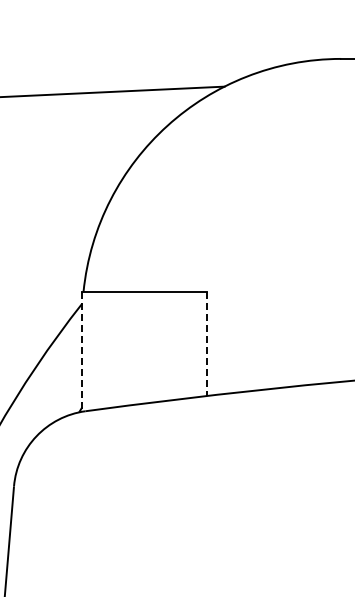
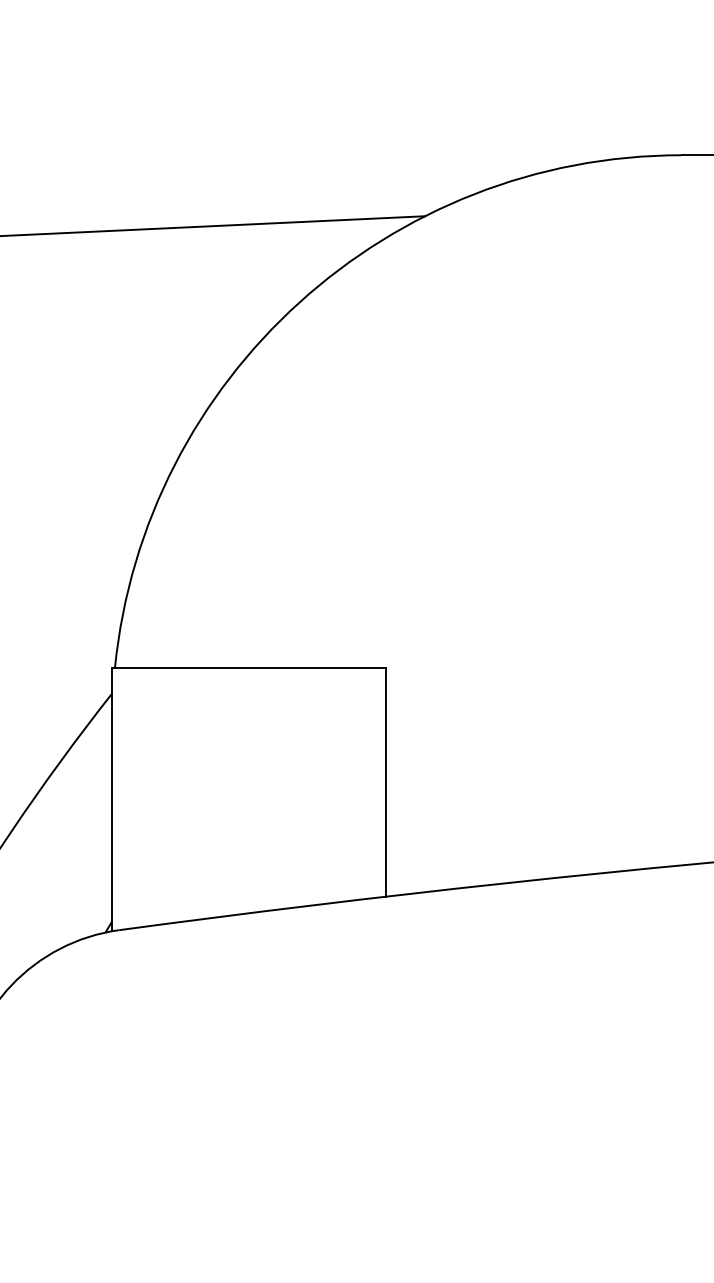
line: (206, 344) -> (385, 783), dashed -> solid
line: (82, 351) -> (112, 798), dashed -> solid

